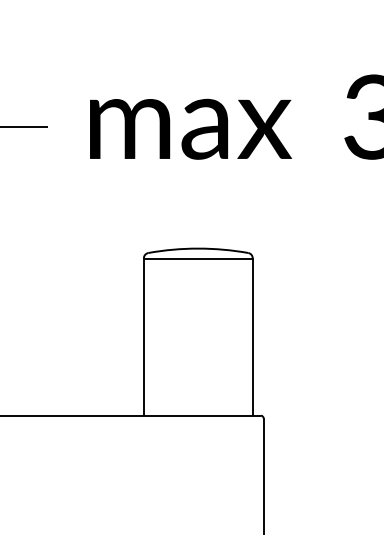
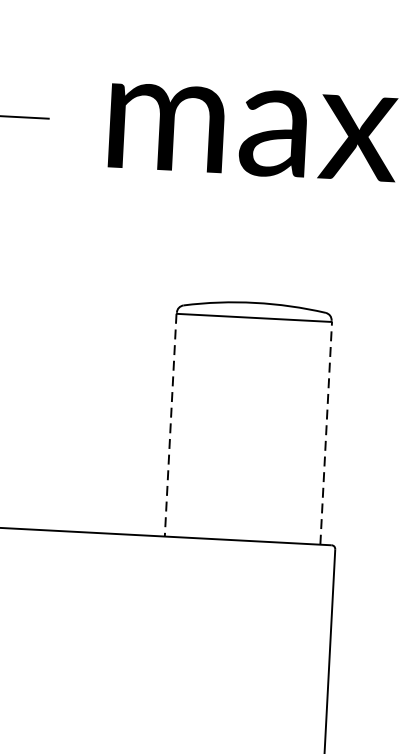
line: (253, 336) -> (326, 432), solid -> dashed
line: (143, 337) -> (170, 425), solid -> dashed

